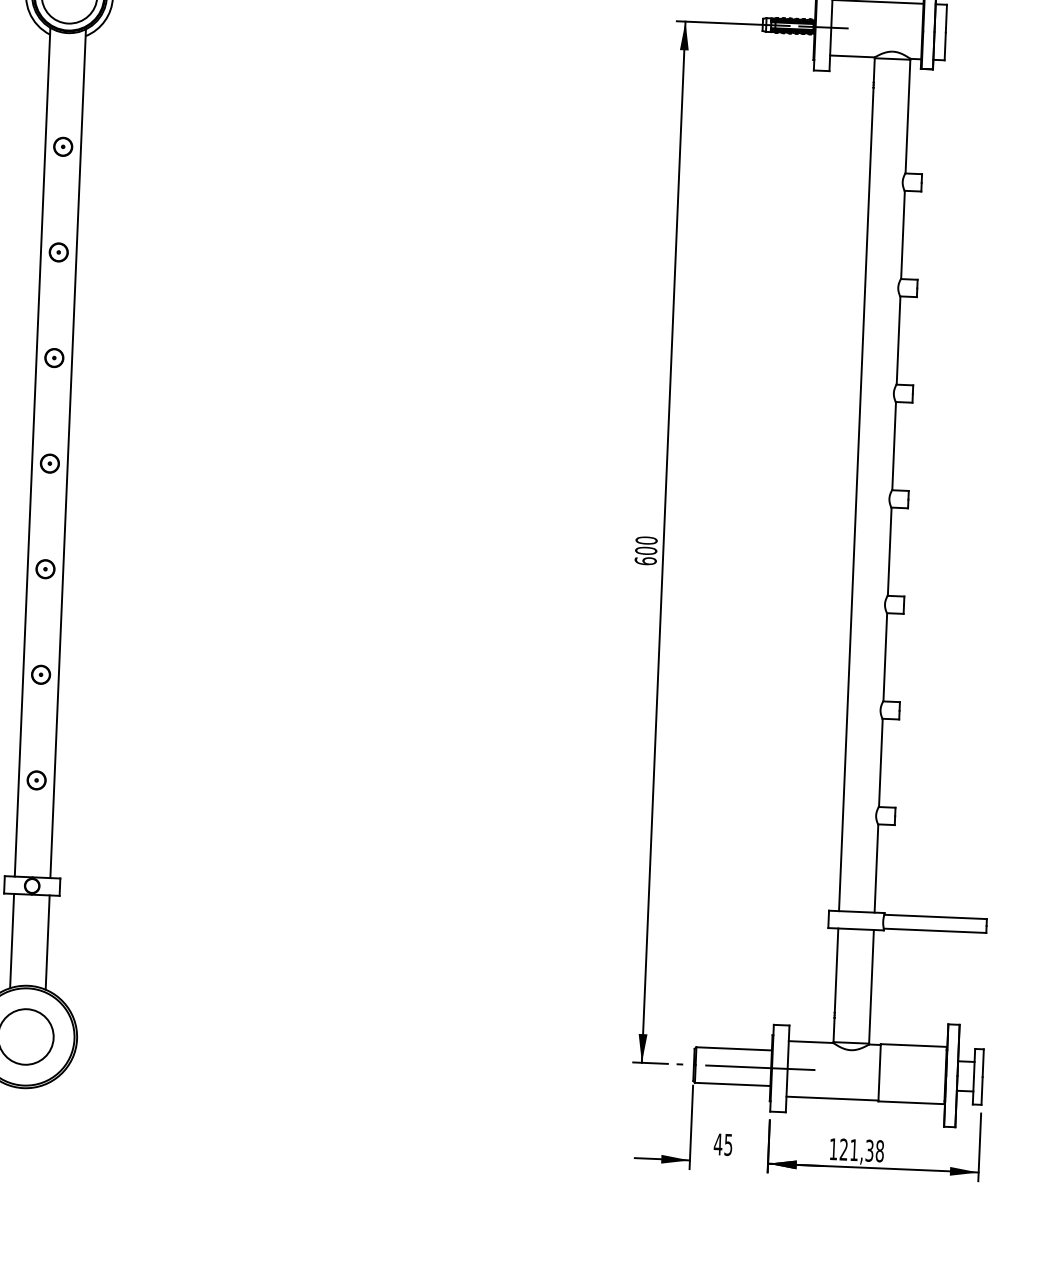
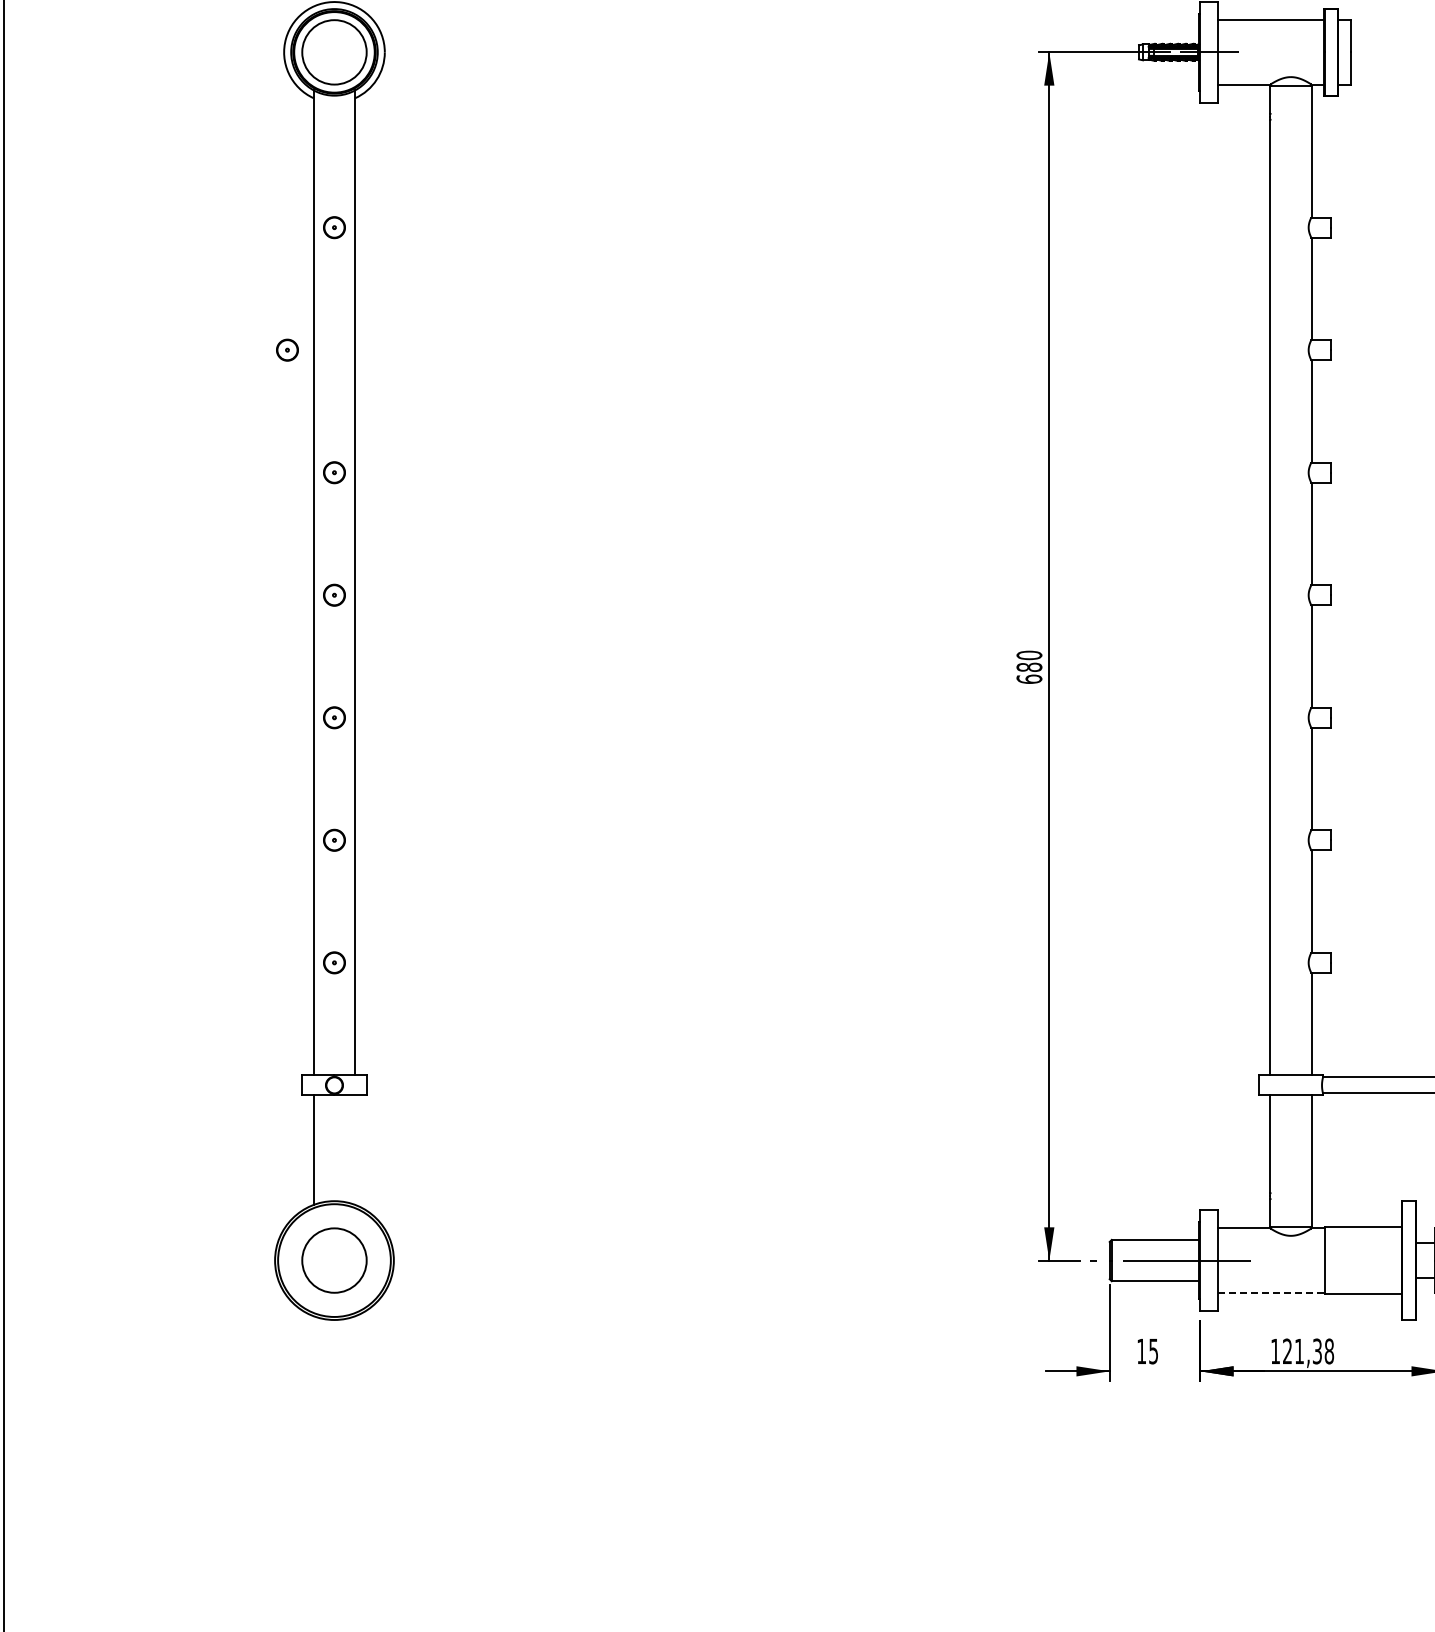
part: (58, 251) -> (287, 349), moved
text: (646, 550) -> (1029, 667), 600 -> 680
line: (48, 942) -> (355, 1149), removed
line: (833, 1098) -> (1272, 1292), solid -> dashed
text: (718, 1144) -> (1141, 1351), 45 -> 15

